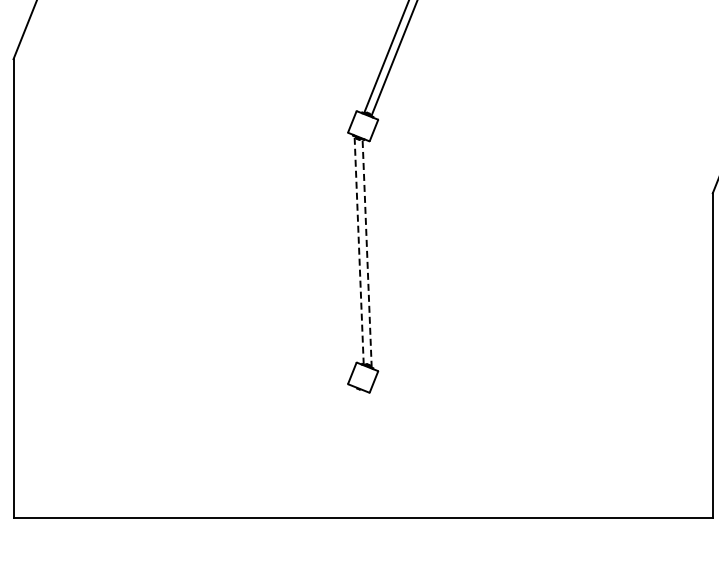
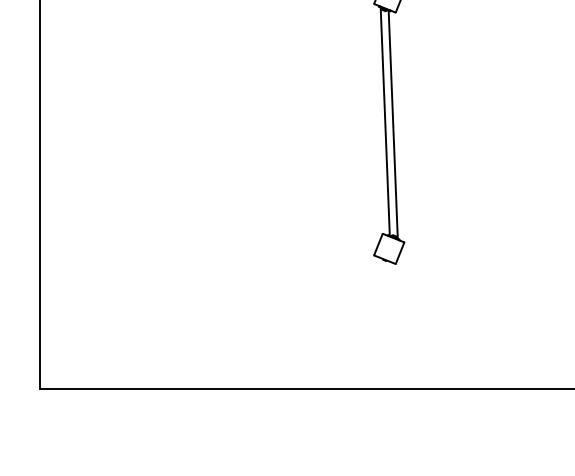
line: (359, 249) -> (385, 120), dashed -> solid
line: (367, 253) -> (393, 124), dashed -> solid

